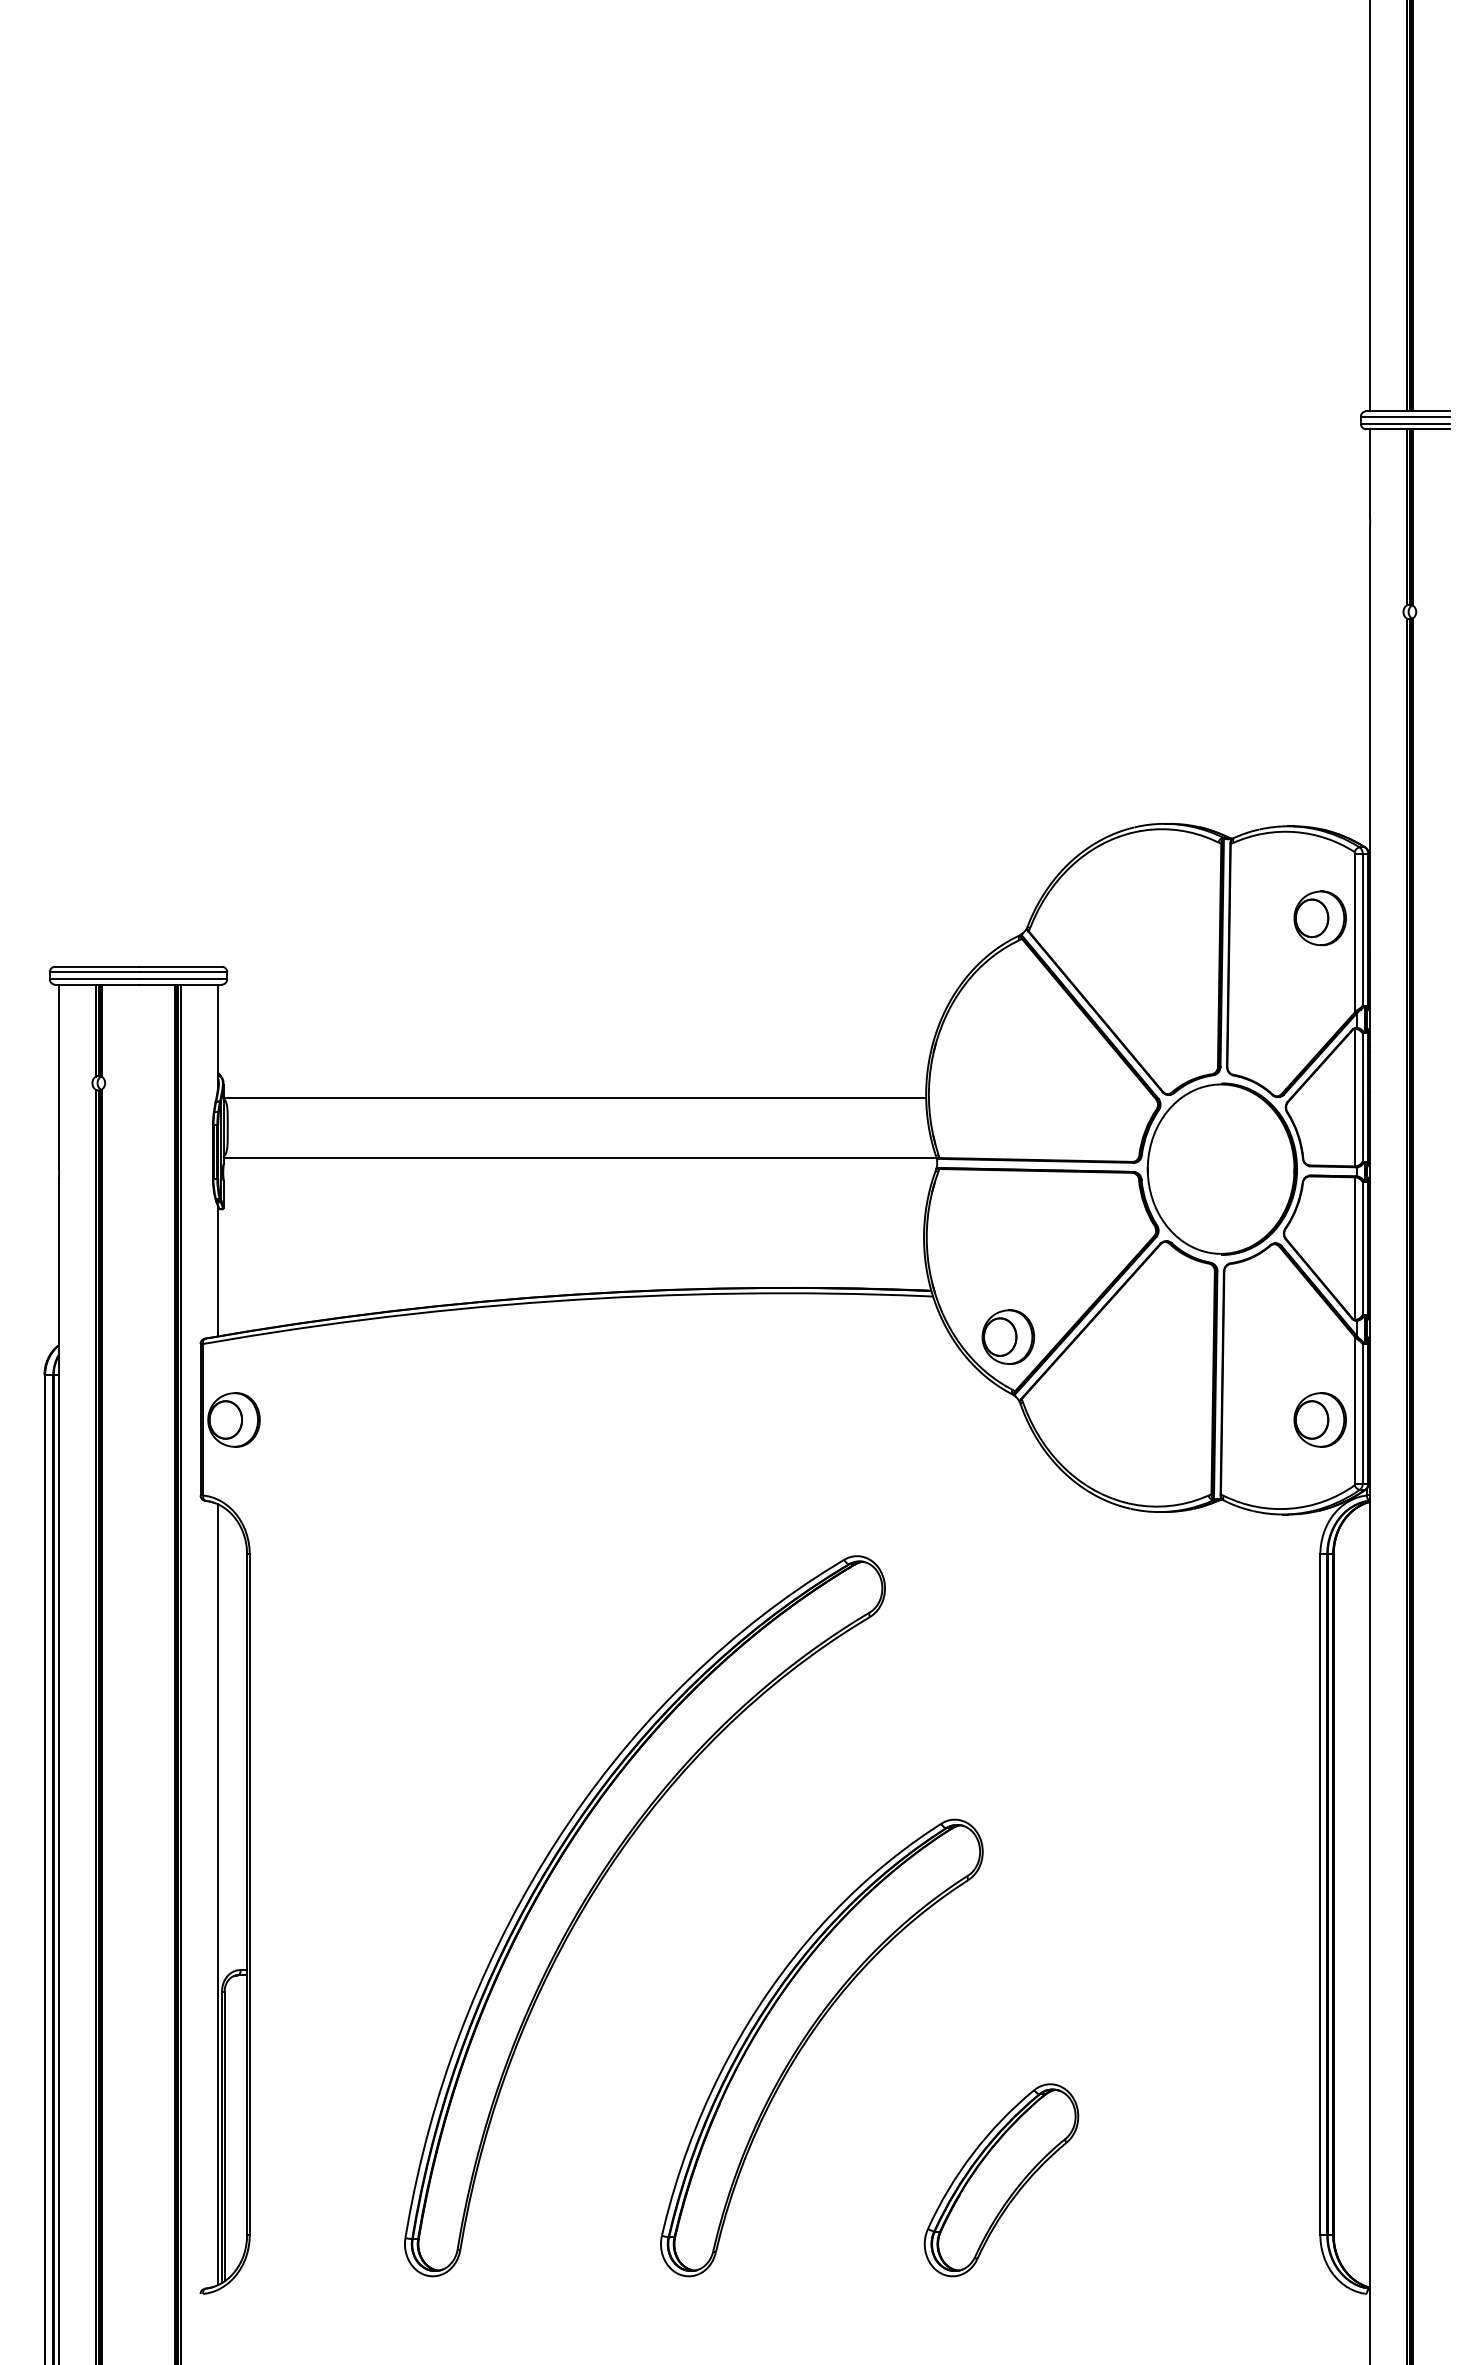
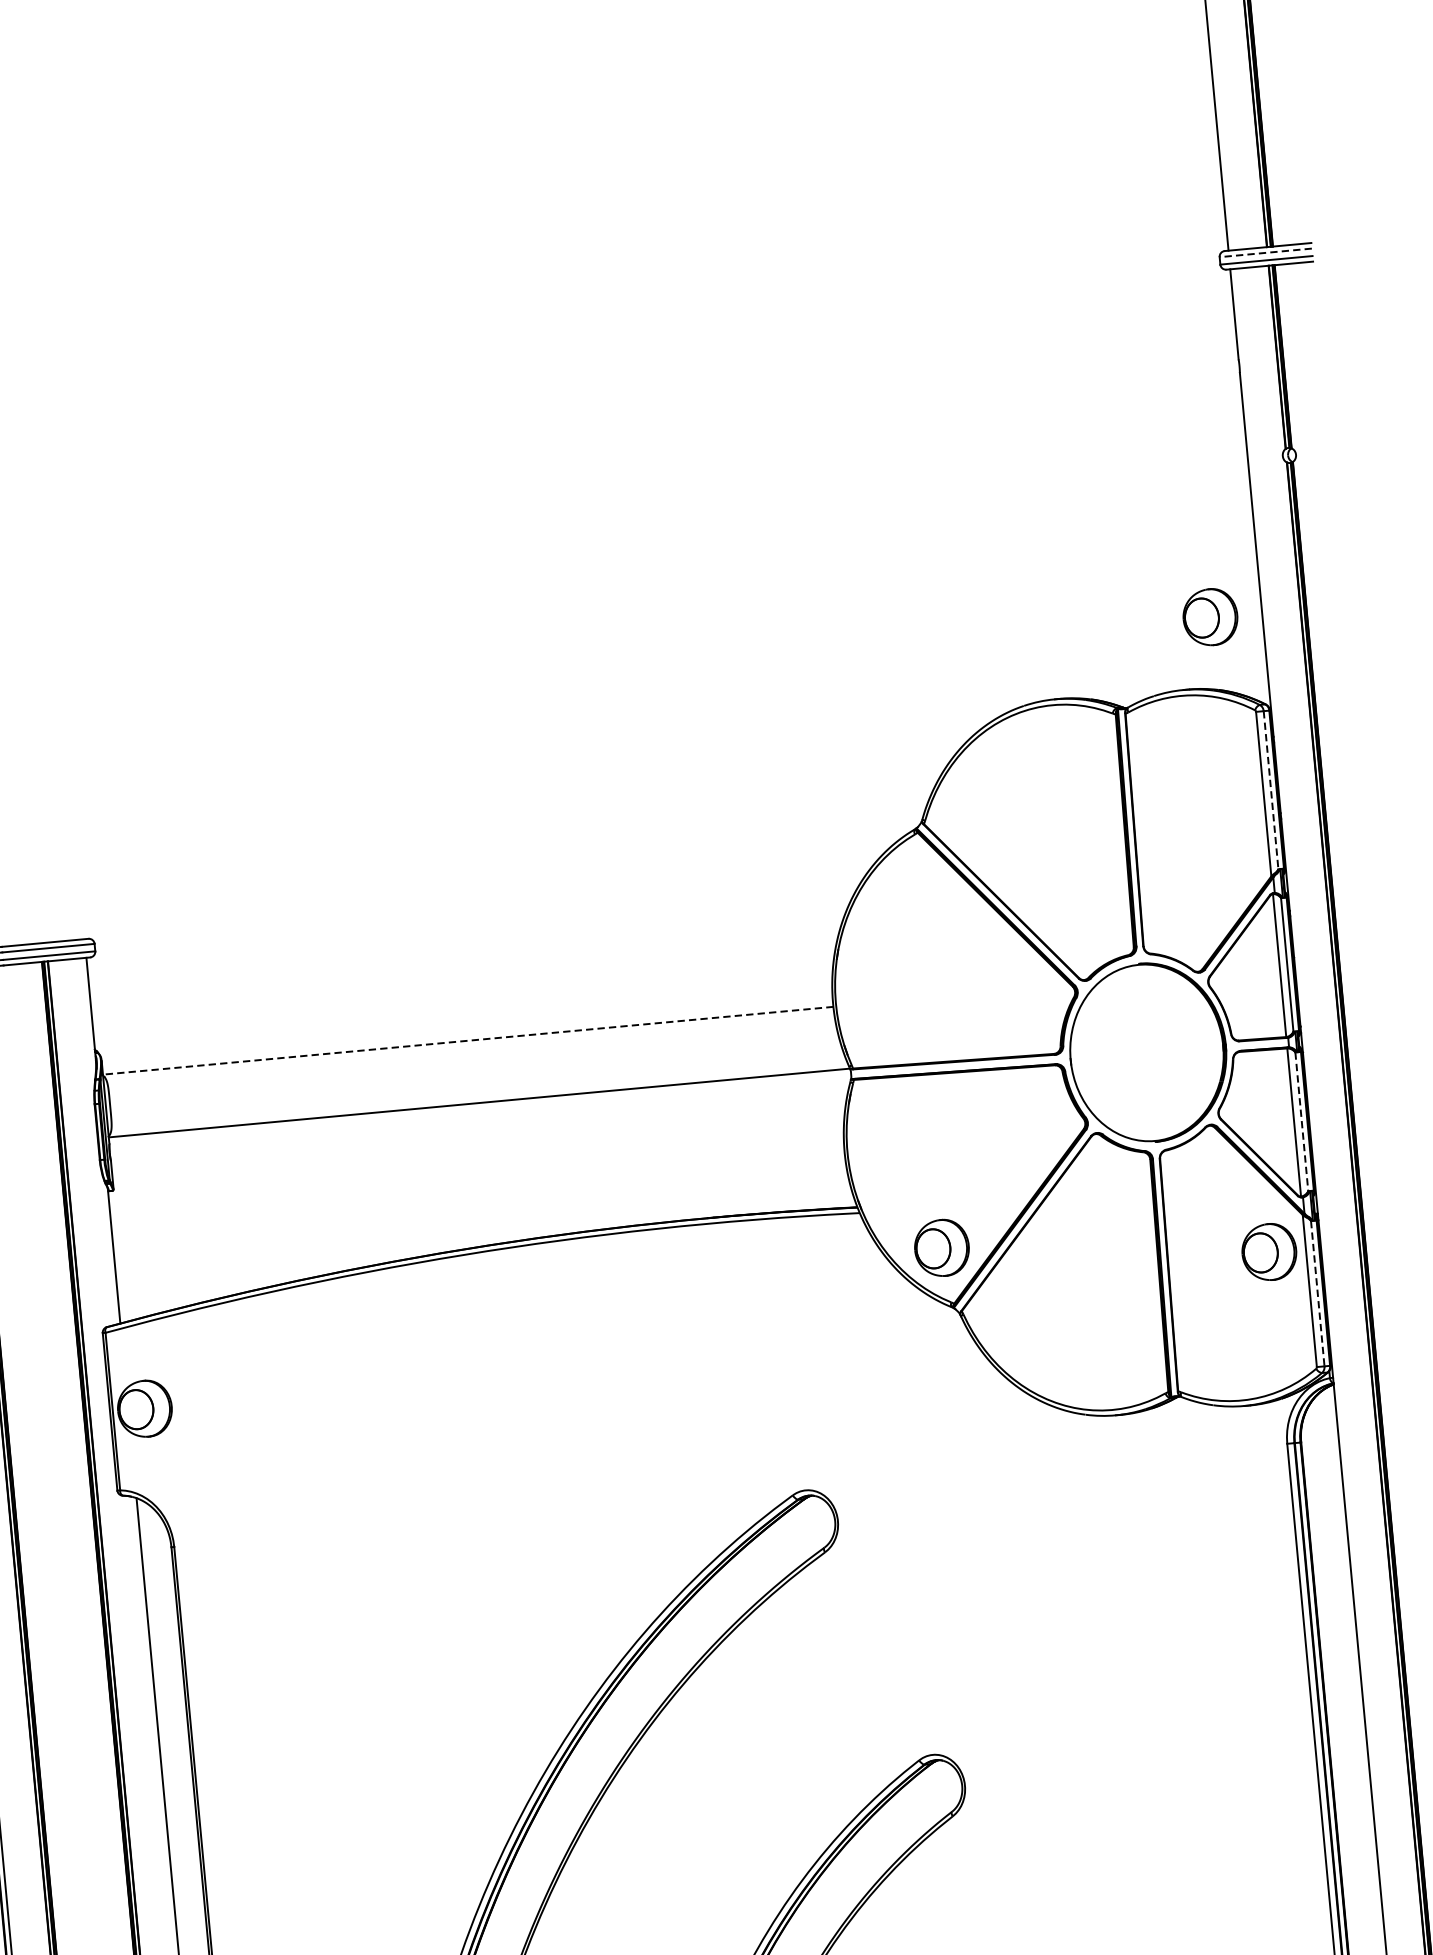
line: (1404, 416) -> (1265, 252), solid -> dashed
part: (1319, 918) -> (1209, 617), moved
line: (1362, 930) -> (1270, 791), solid -> dashed
line: (574, 1097) -> (467, 1040), solid -> dashed
line: (1362, 1248) -> (1301, 1121), solid -> dashed
line: (1362, 1413) -> (1317, 1293), solid -> dashed
part: (1319, 1419) -> (1268, 1251), moved

